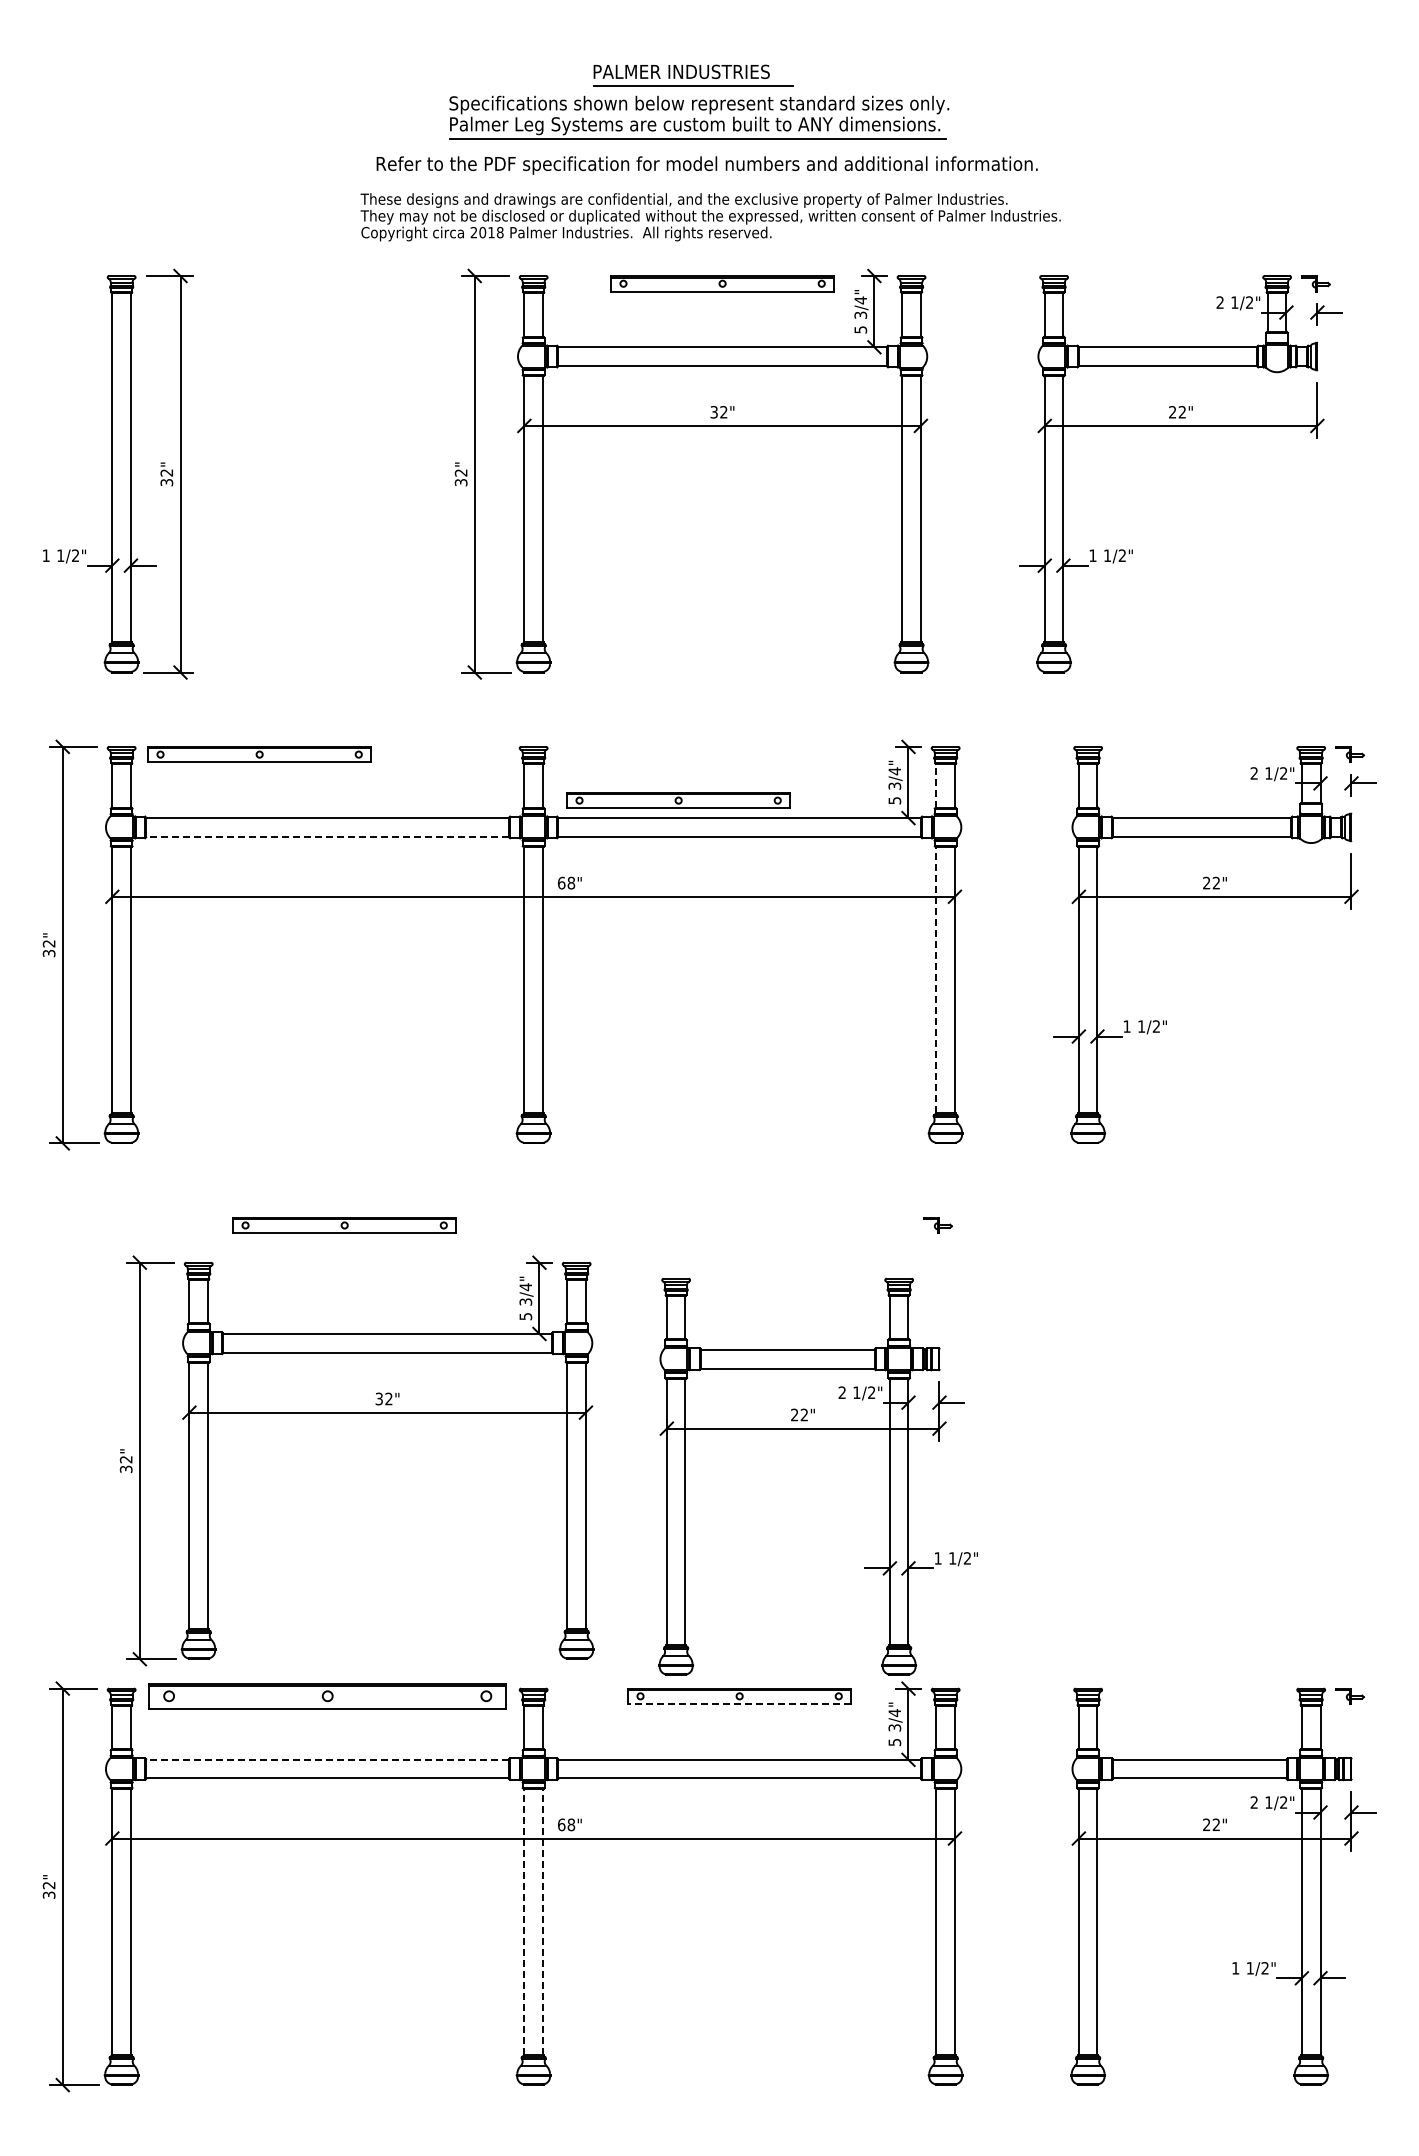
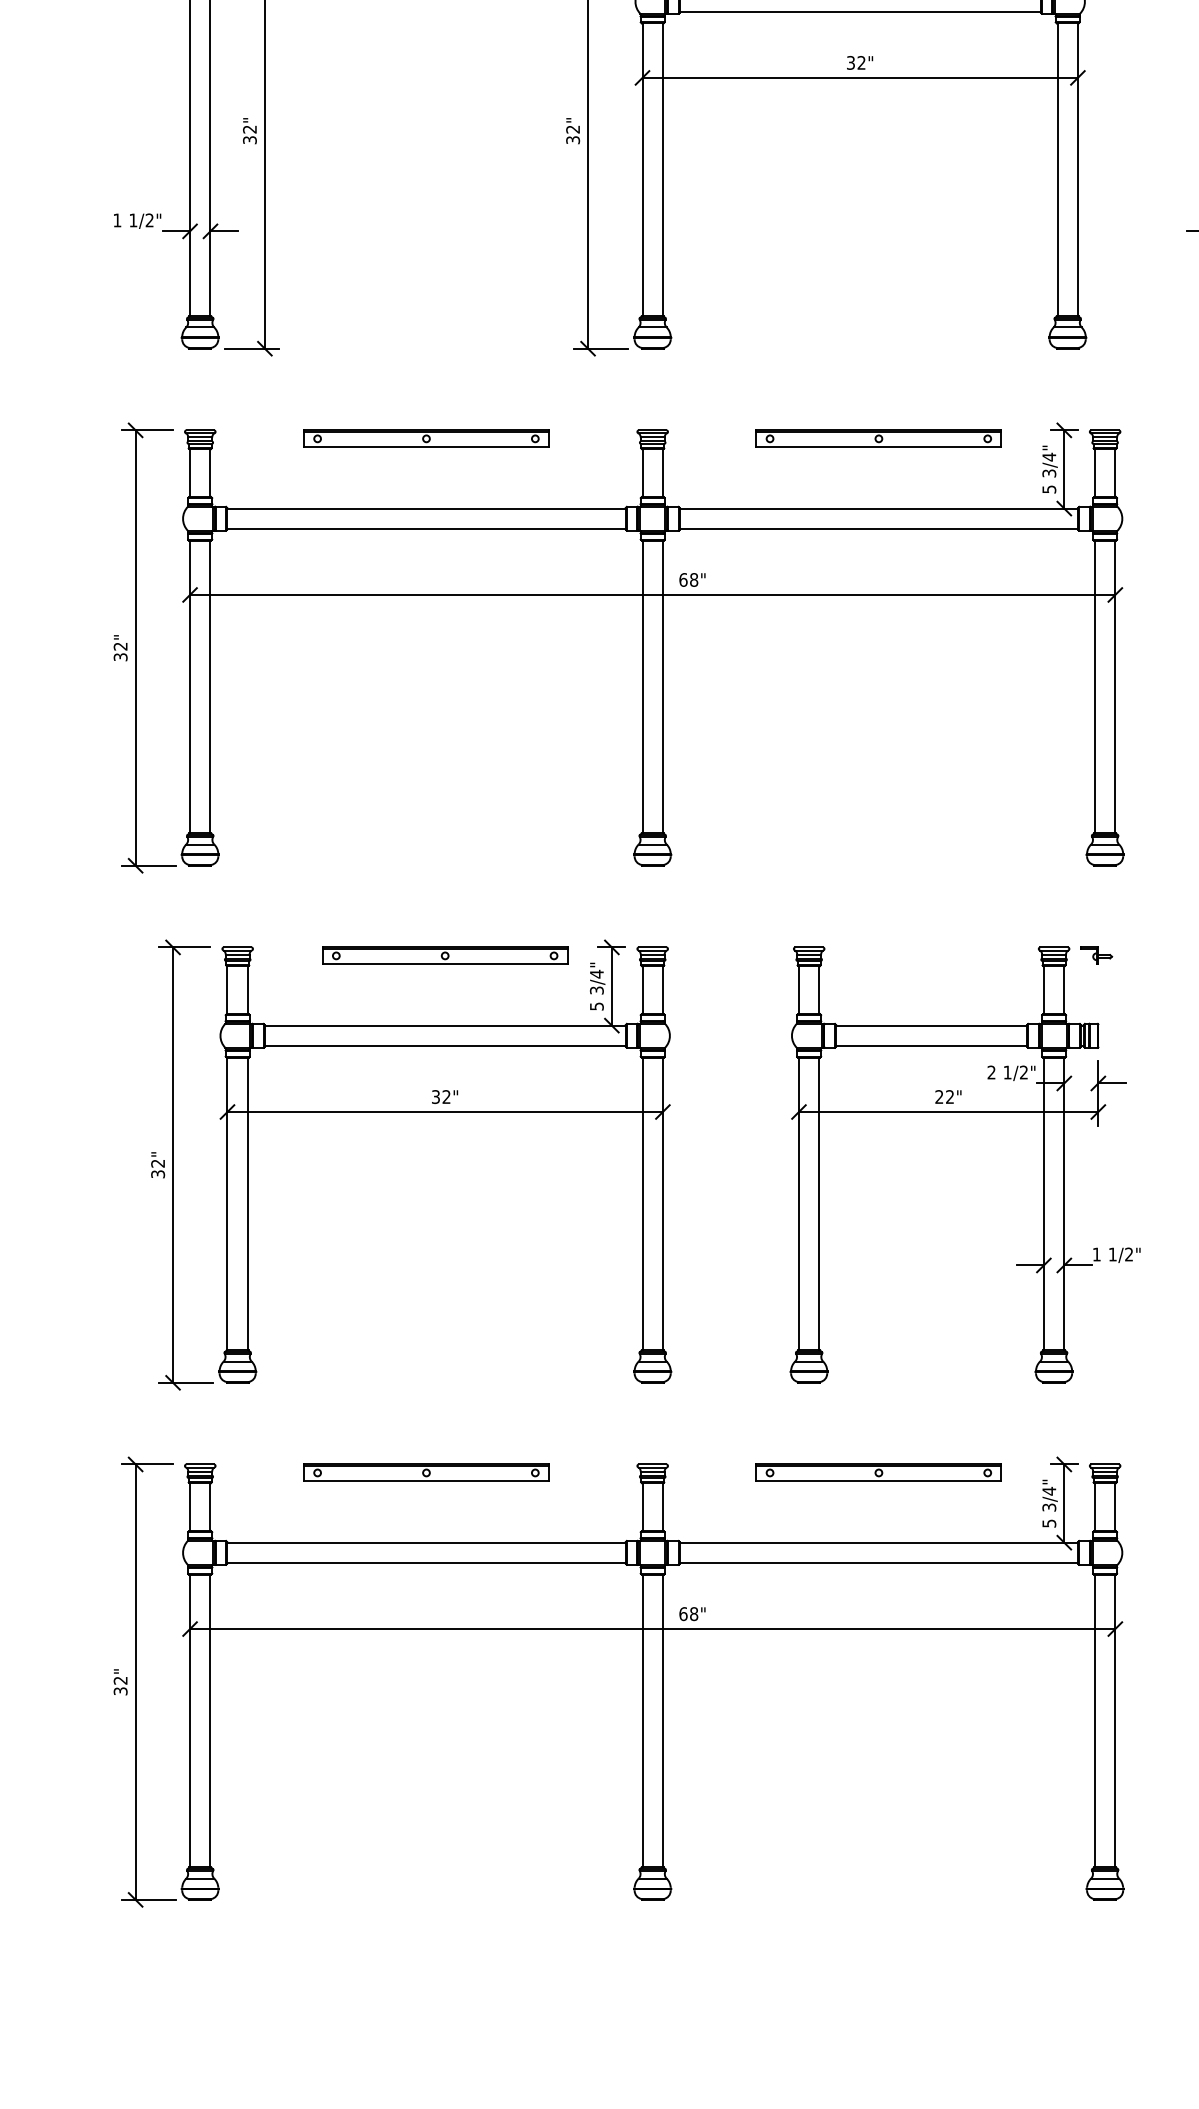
part: (259, 754) -> (426, 438), moved
line: (936, 785) -> (1095, 472), dashed -> solid
part: (678, 800) -> (878, 438), moved
line: (327, 836) -> (426, 528), dashed -> solid
line: (936, 980) -> (1095, 686), dashed -> solid
part: (356, 1413) -> (410, 1112), moved
part: (817, 1429) -> (964, 1112), moved
part: (327, 1696) -> (426, 1473), size x0.62
line: (739, 1704) -> (878, 1481), dashed -> solid
line: (327, 1759) -> (426, 1542), dashed -> solid
line: (524, 1921) -> (642, 1720), dashed -> solid
line: (542, 1921) -> (662, 1720), dashed -> solid

